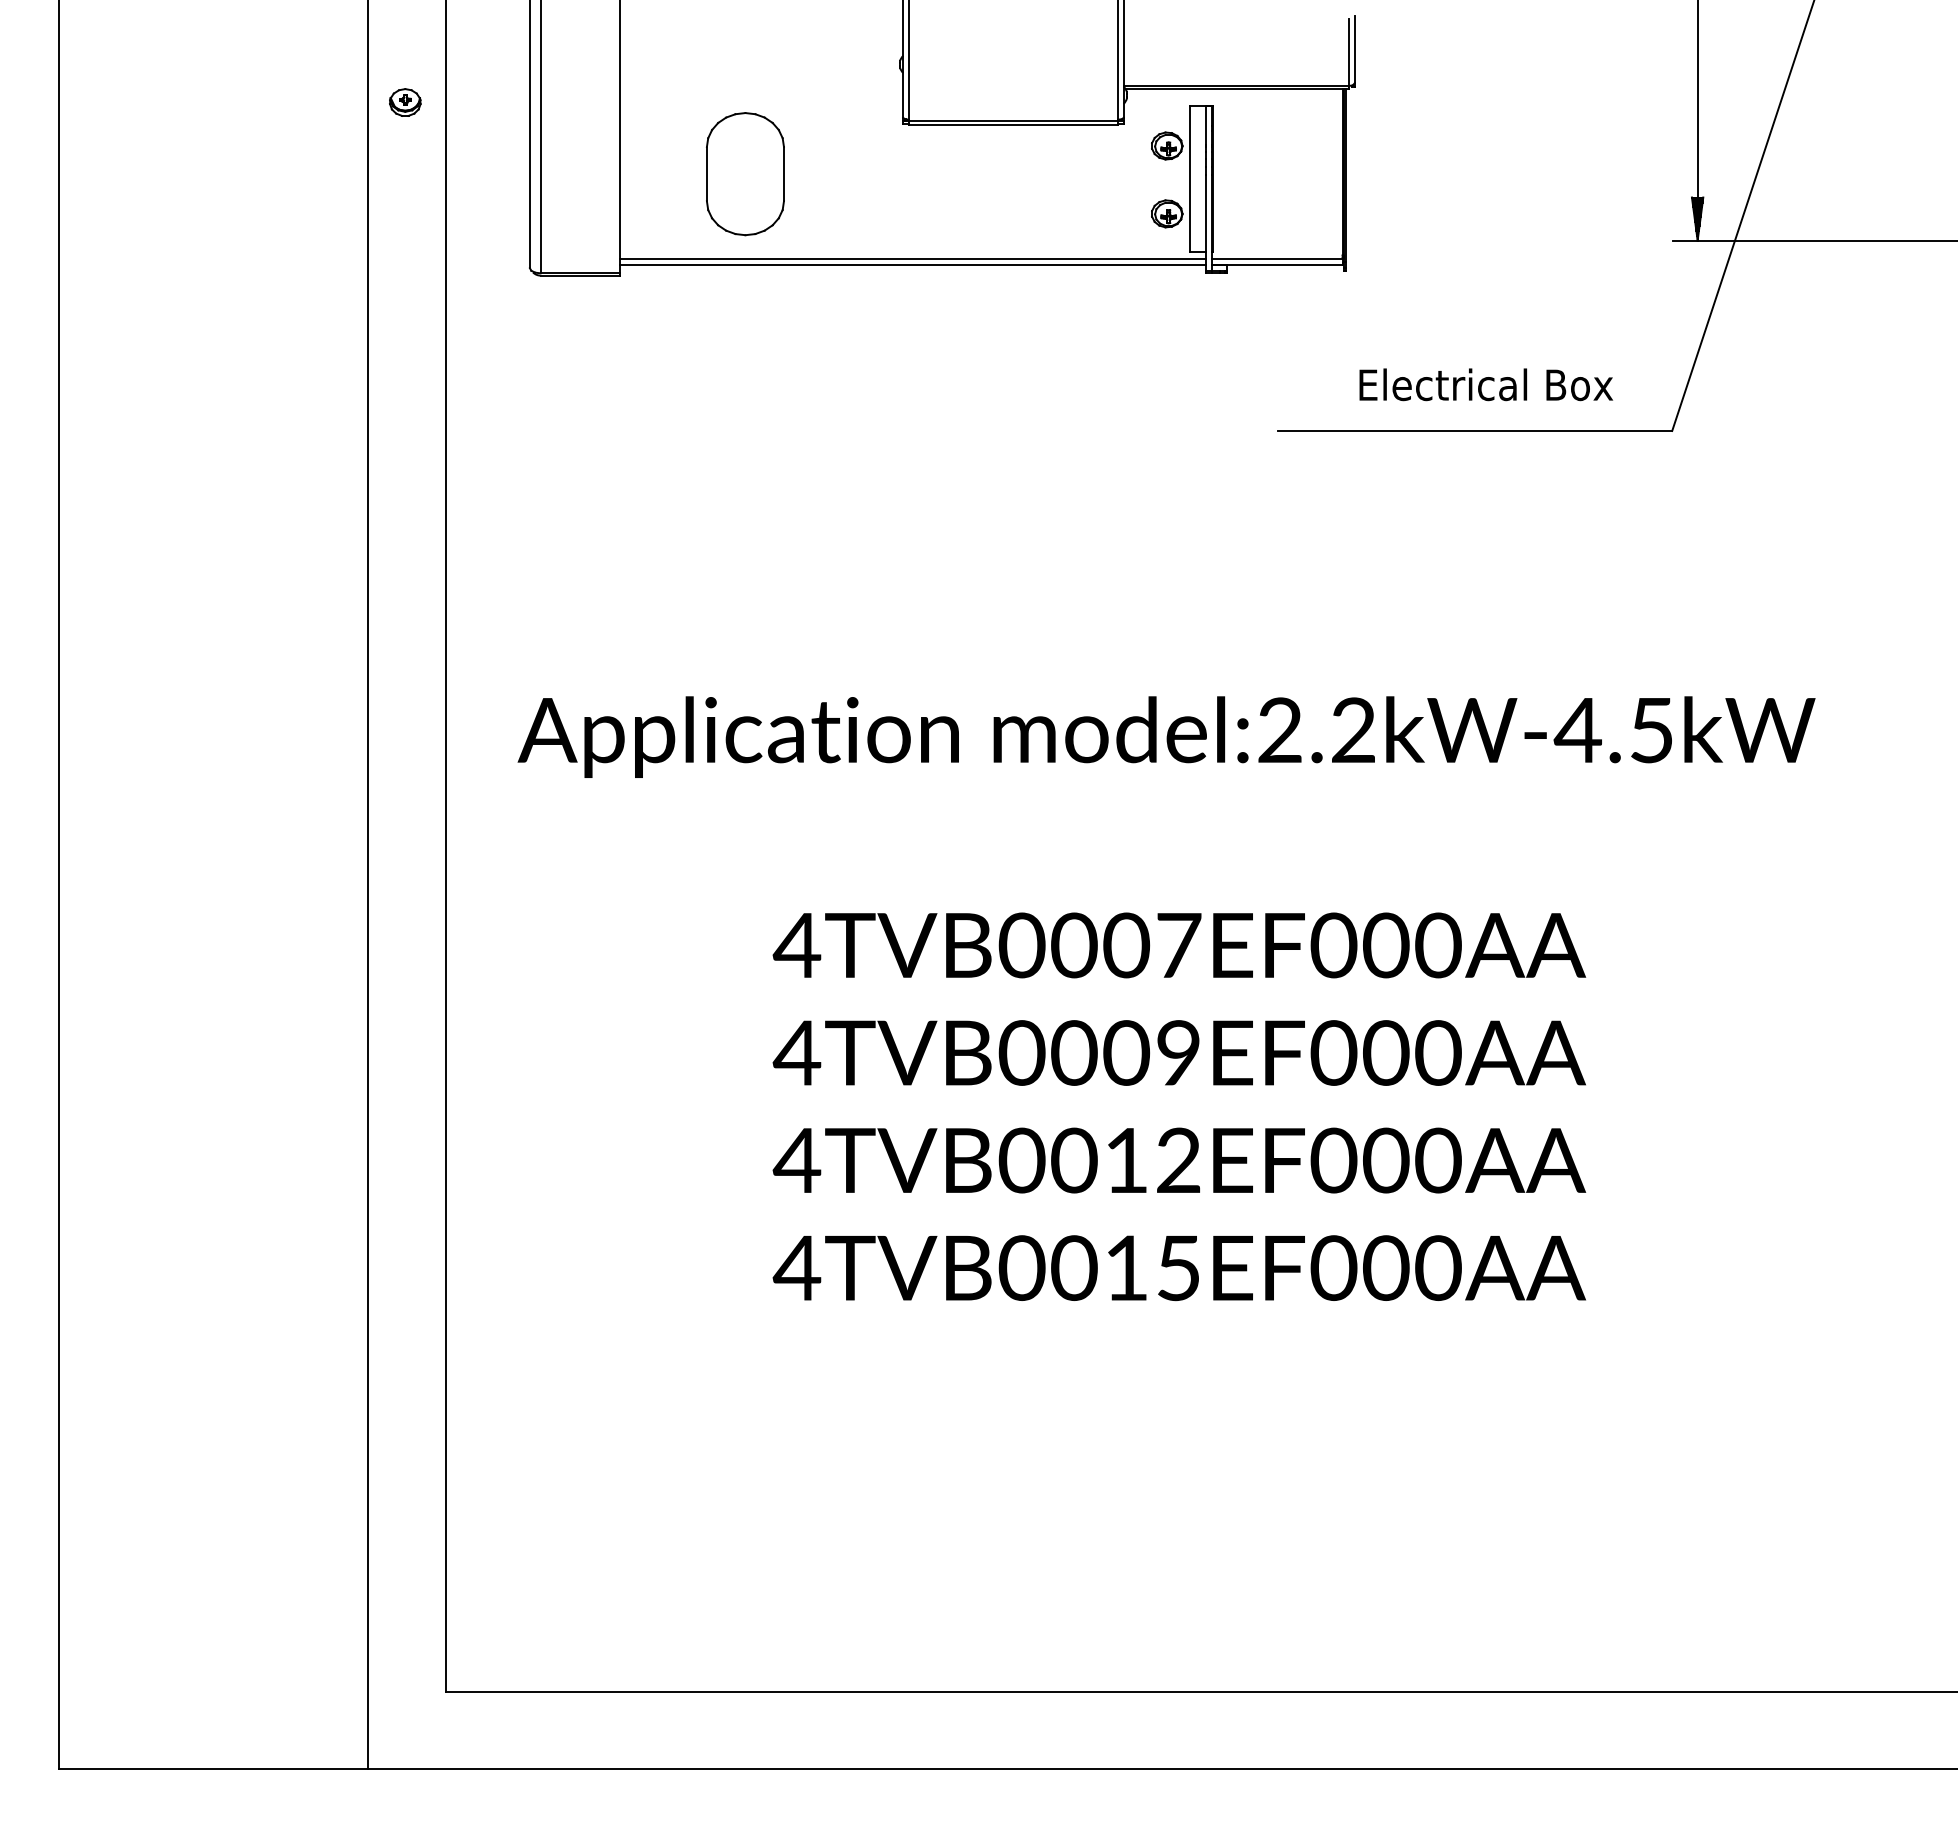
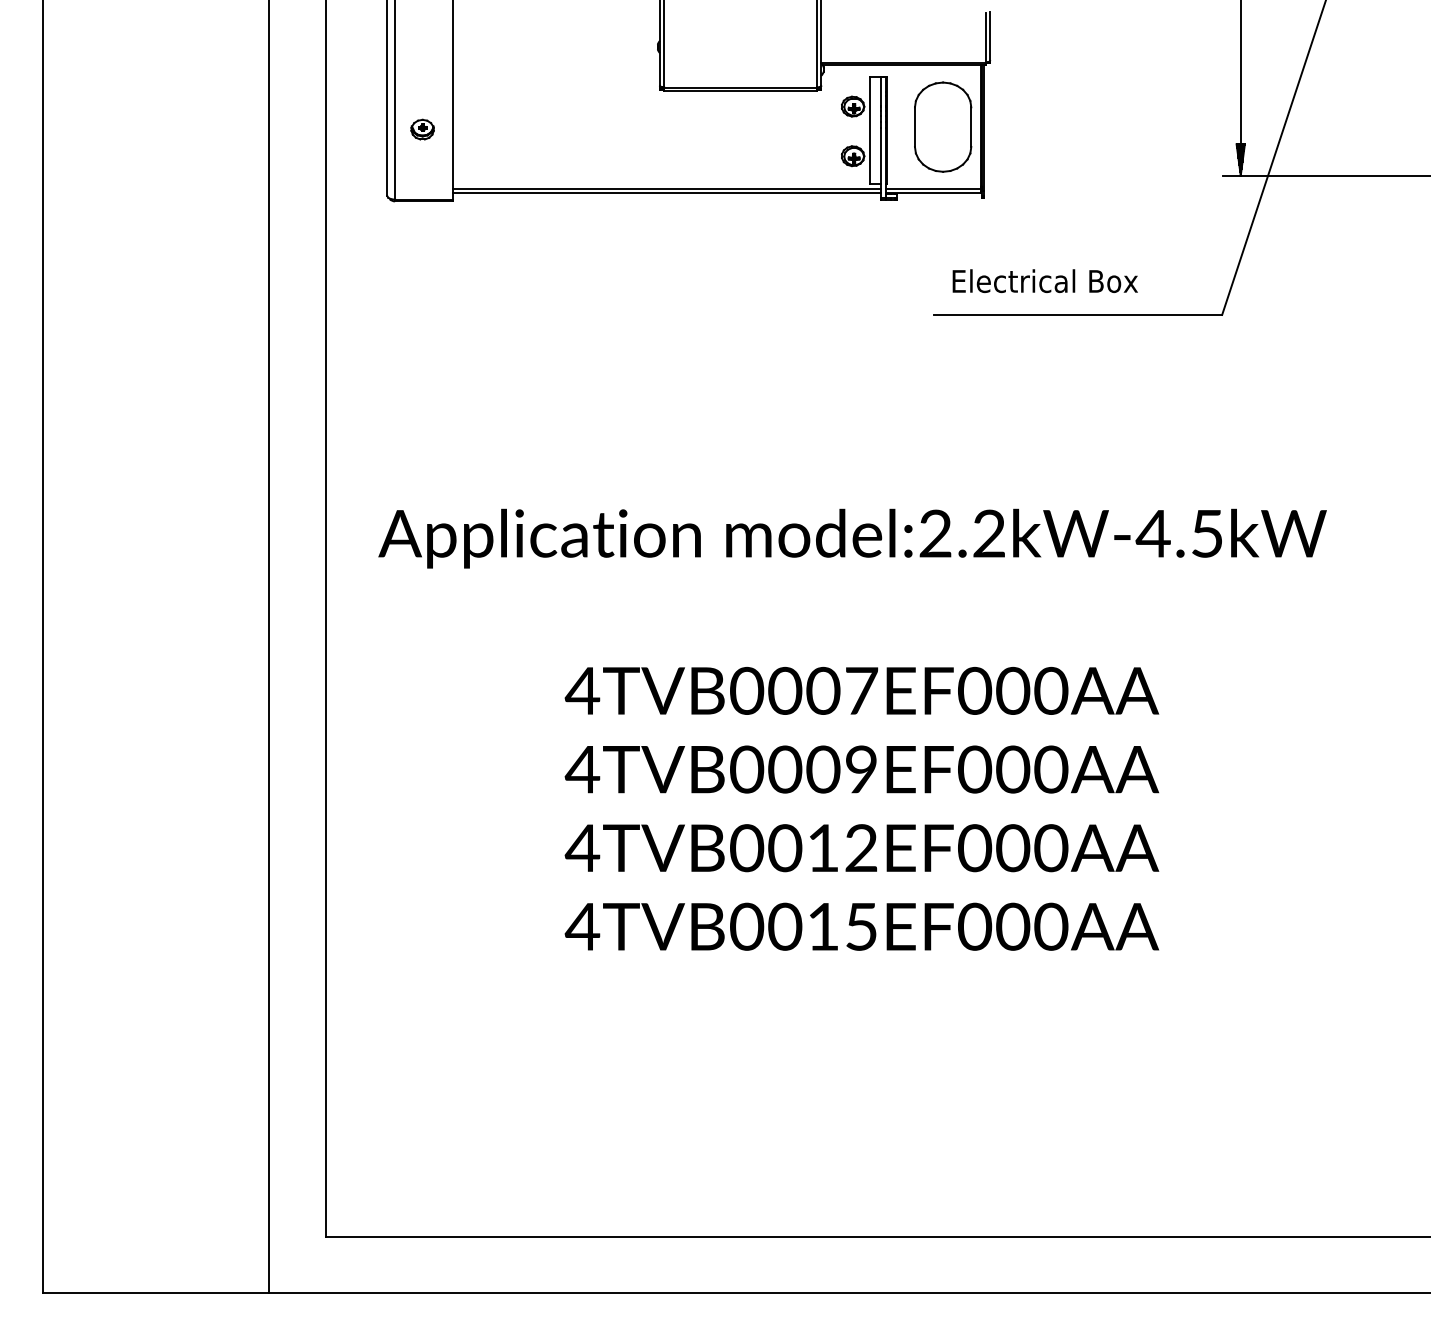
part: (405, 102) -> (422, 129), moved
part: (745, 174) -> (943, 127), moved
text: (1486, 384) -> (1045, 280), moved

